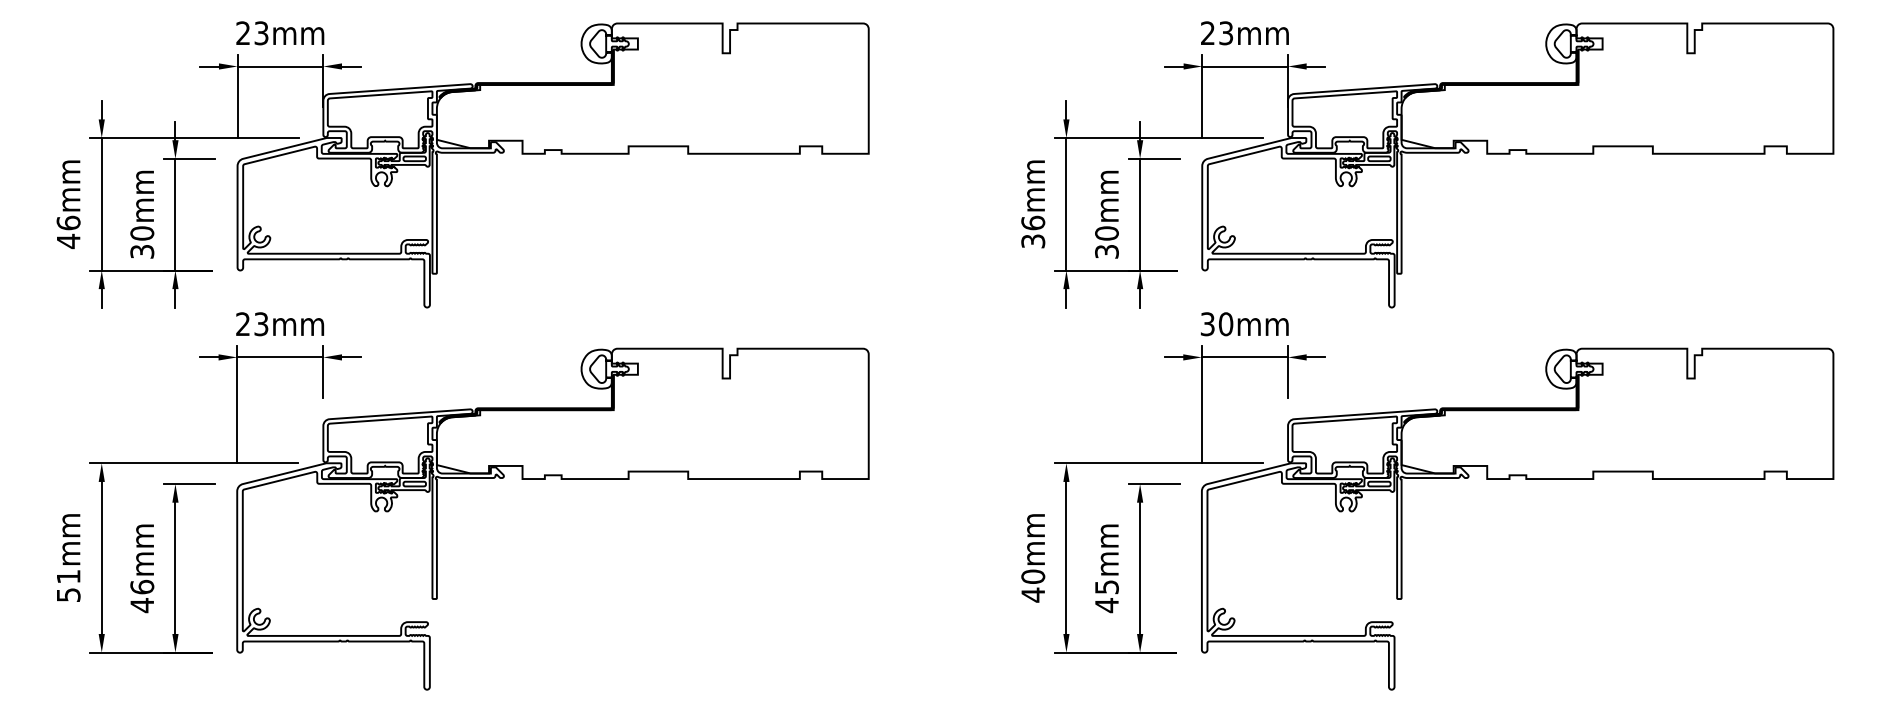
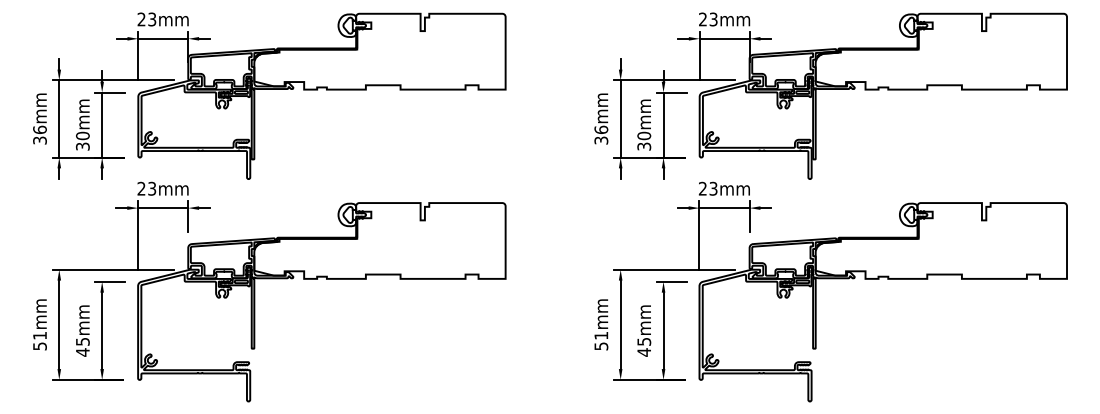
text: (67, 241) -> (39, 140), 46mm -> 36mm
text: (1217, 323) -> (708, 188), 30mm -> 23mm
text: (1033, 584) -> (601, 340), 40mm -> 51mm
text: (141, 586) -> (82, 341), 46mm -> 45mm

